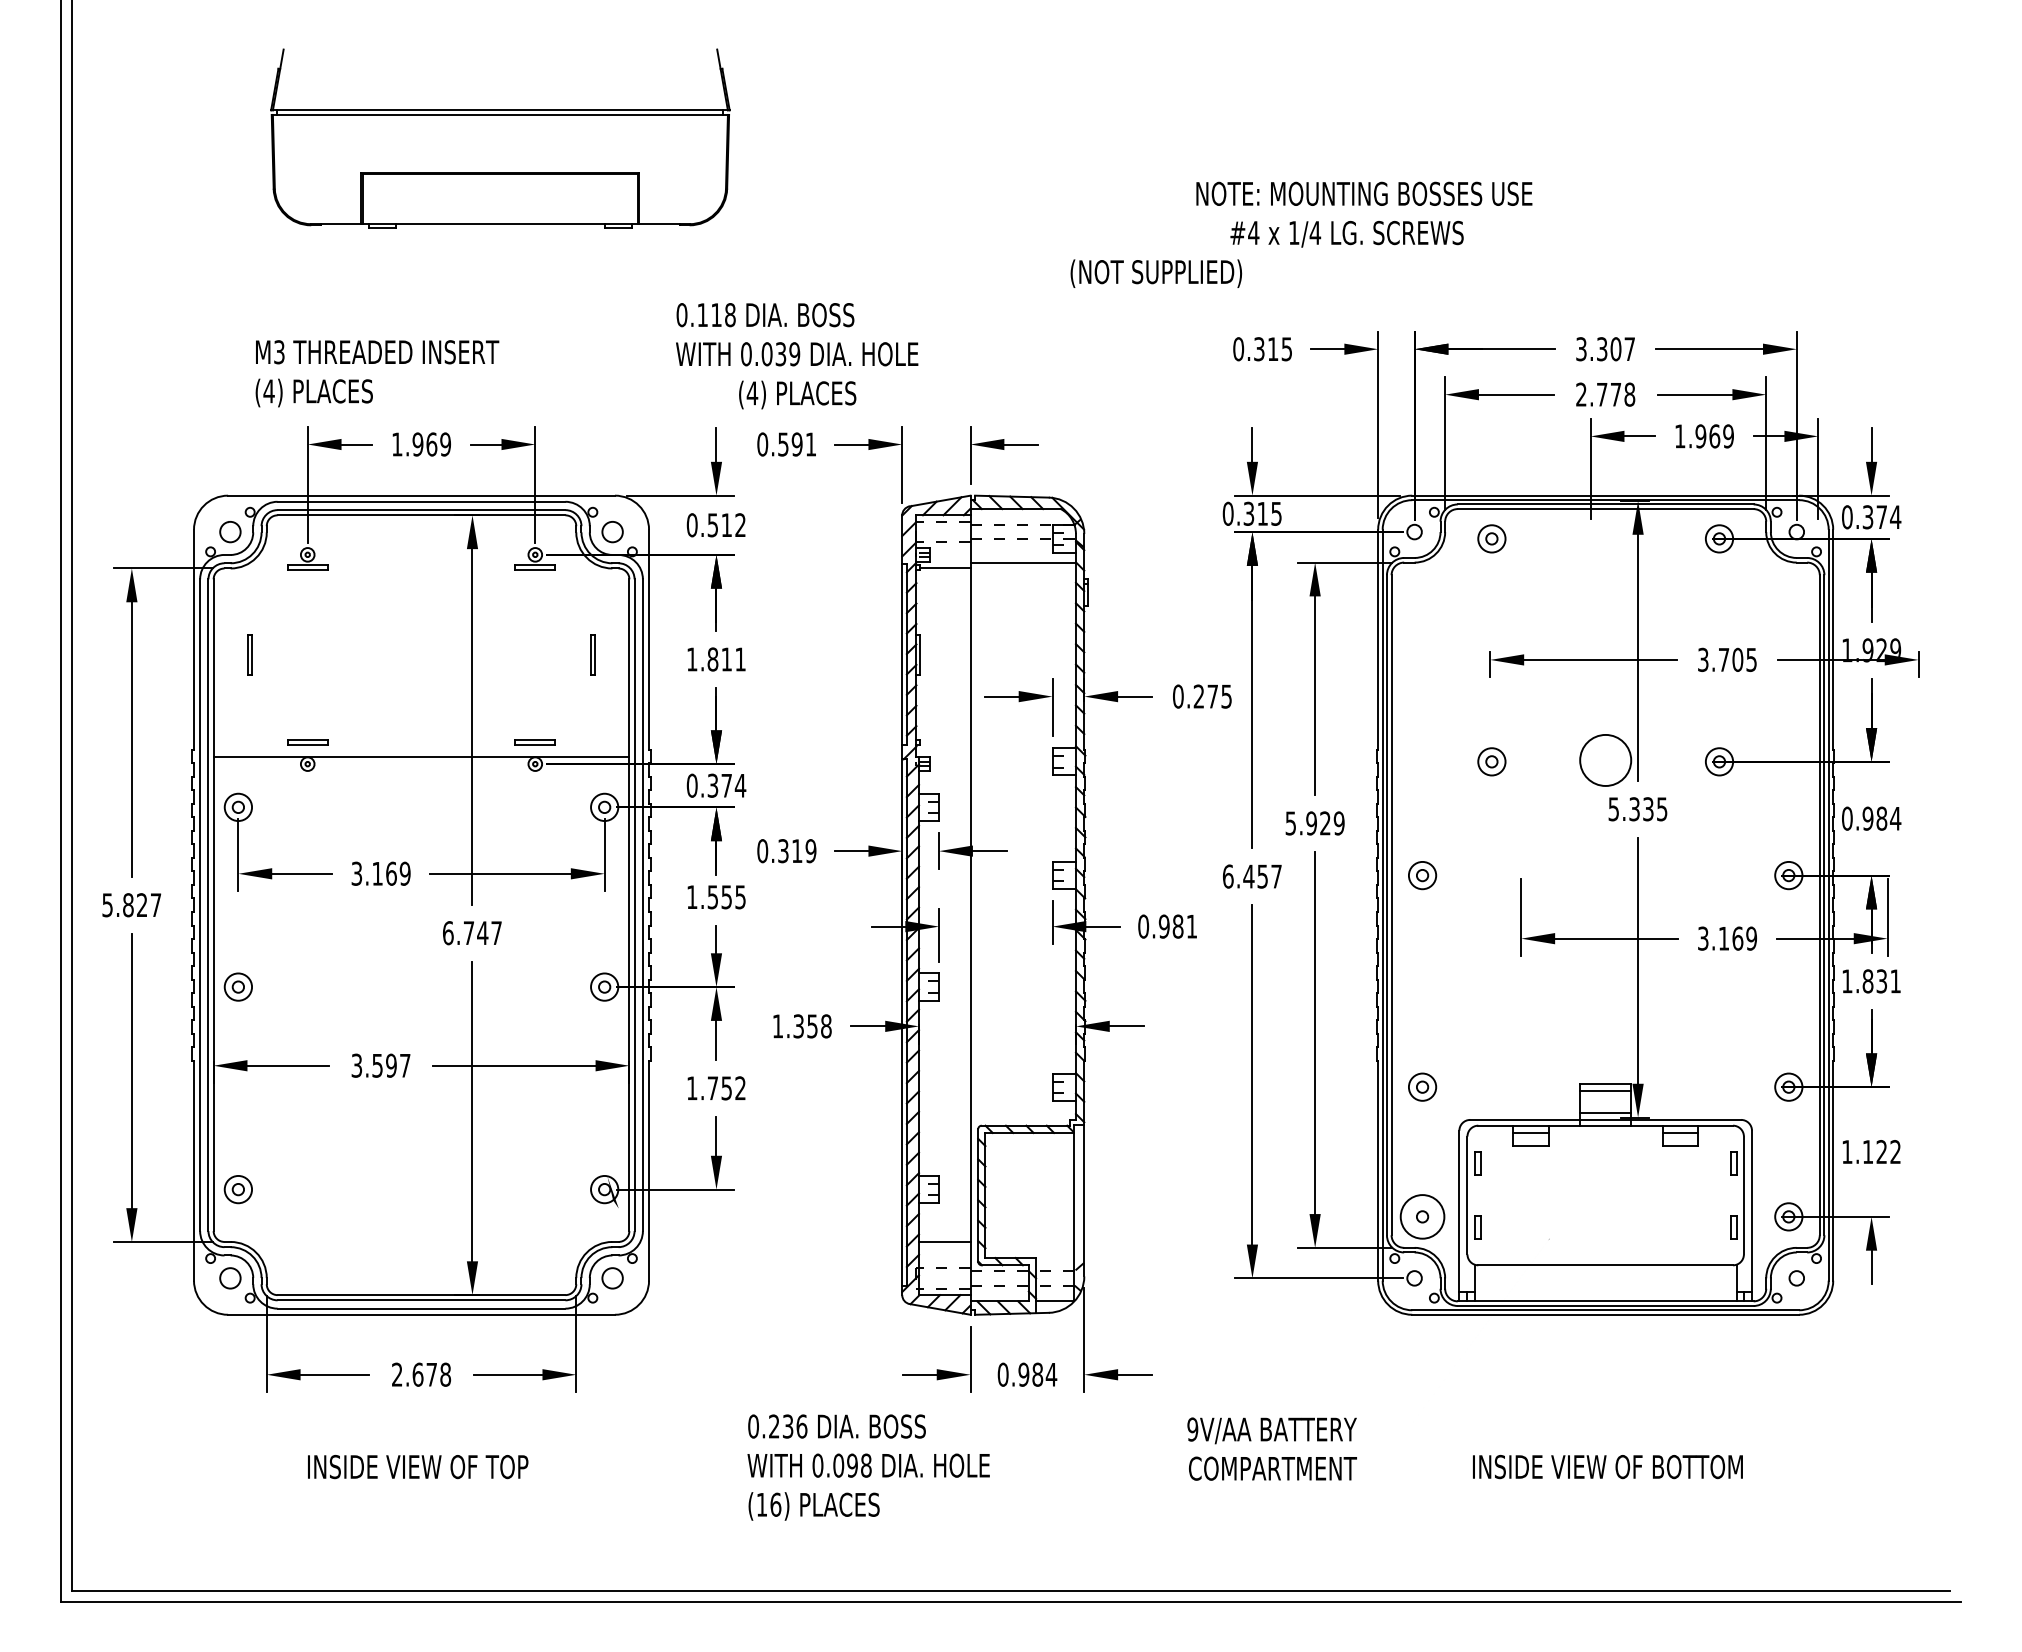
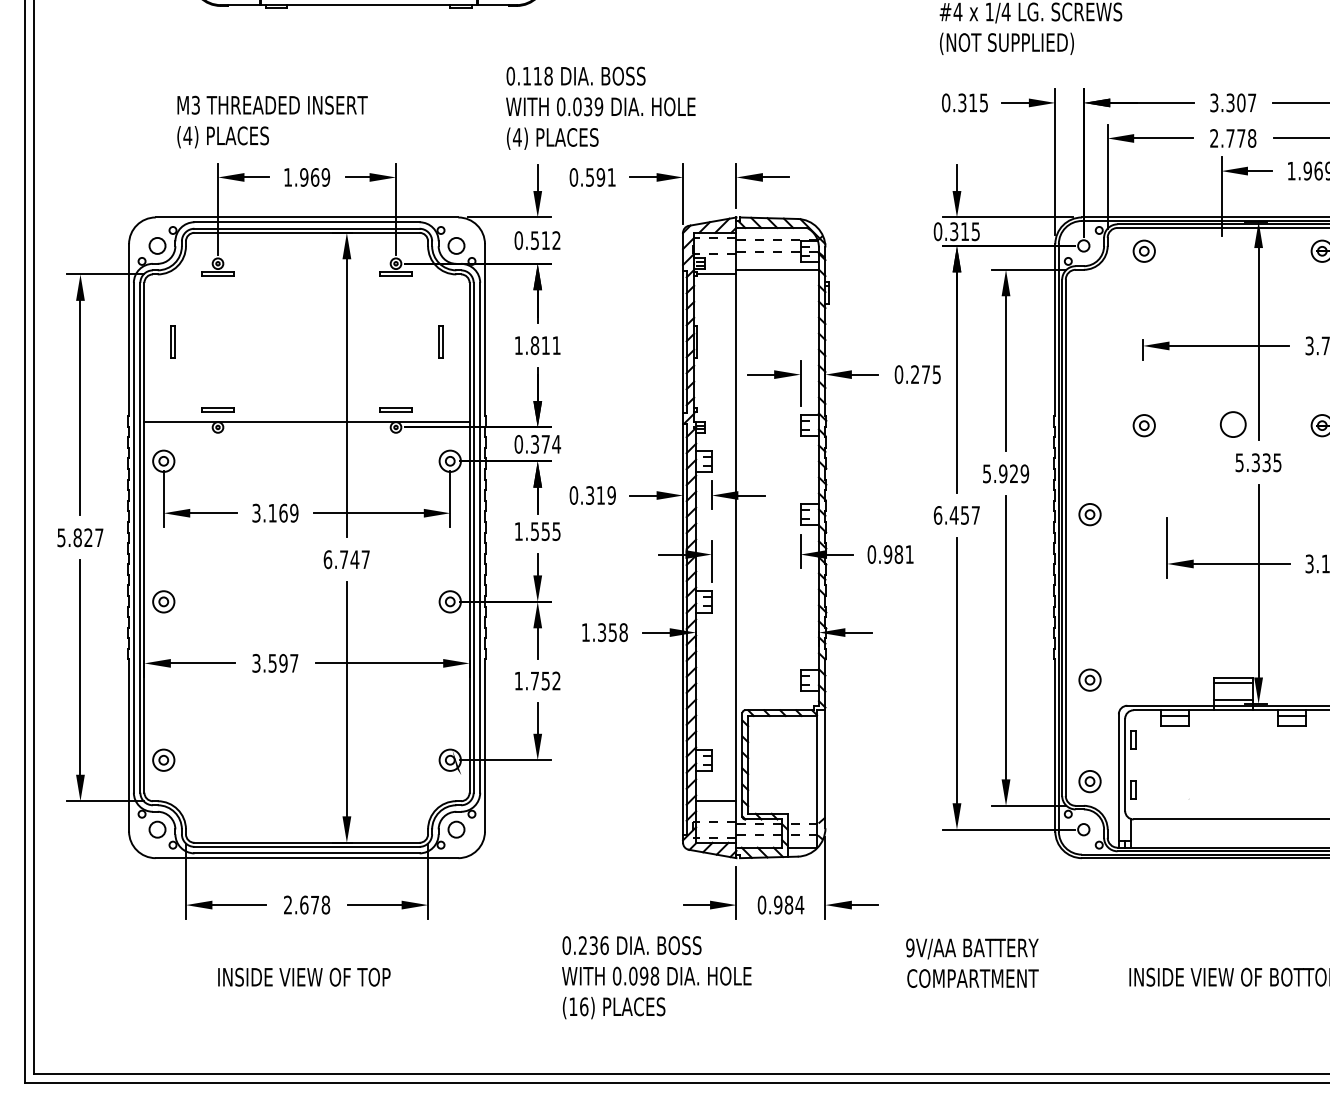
text: (1156, 273) -> (1007, 43), moved
text: (797, 394) -> (552, 138), moved
circle: (1605, 760) -> (1233, 424), size x0.62
circle: (1422, 1216) -> (1089, 781), size x0.62

